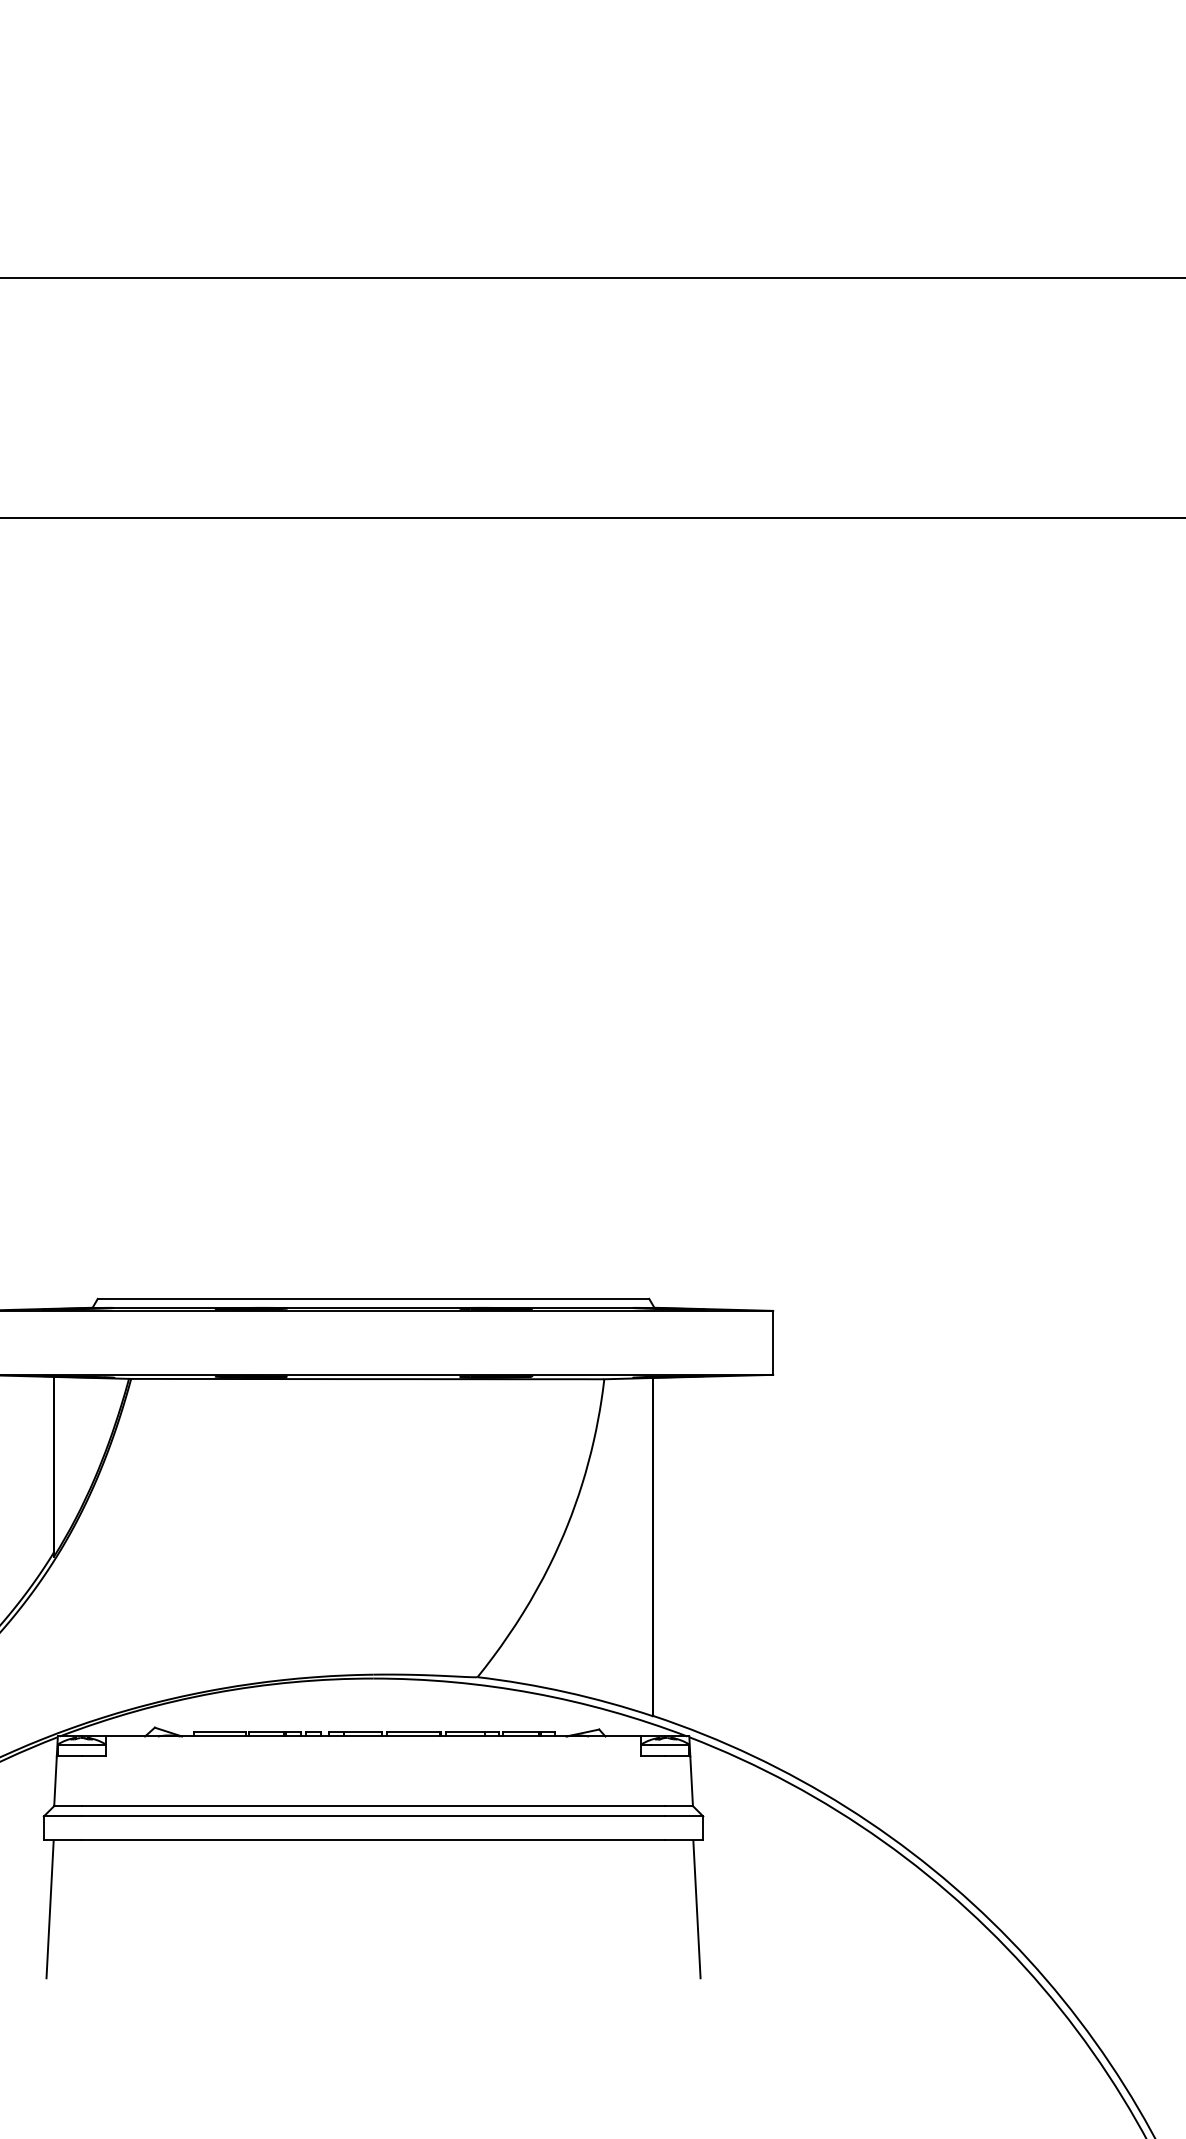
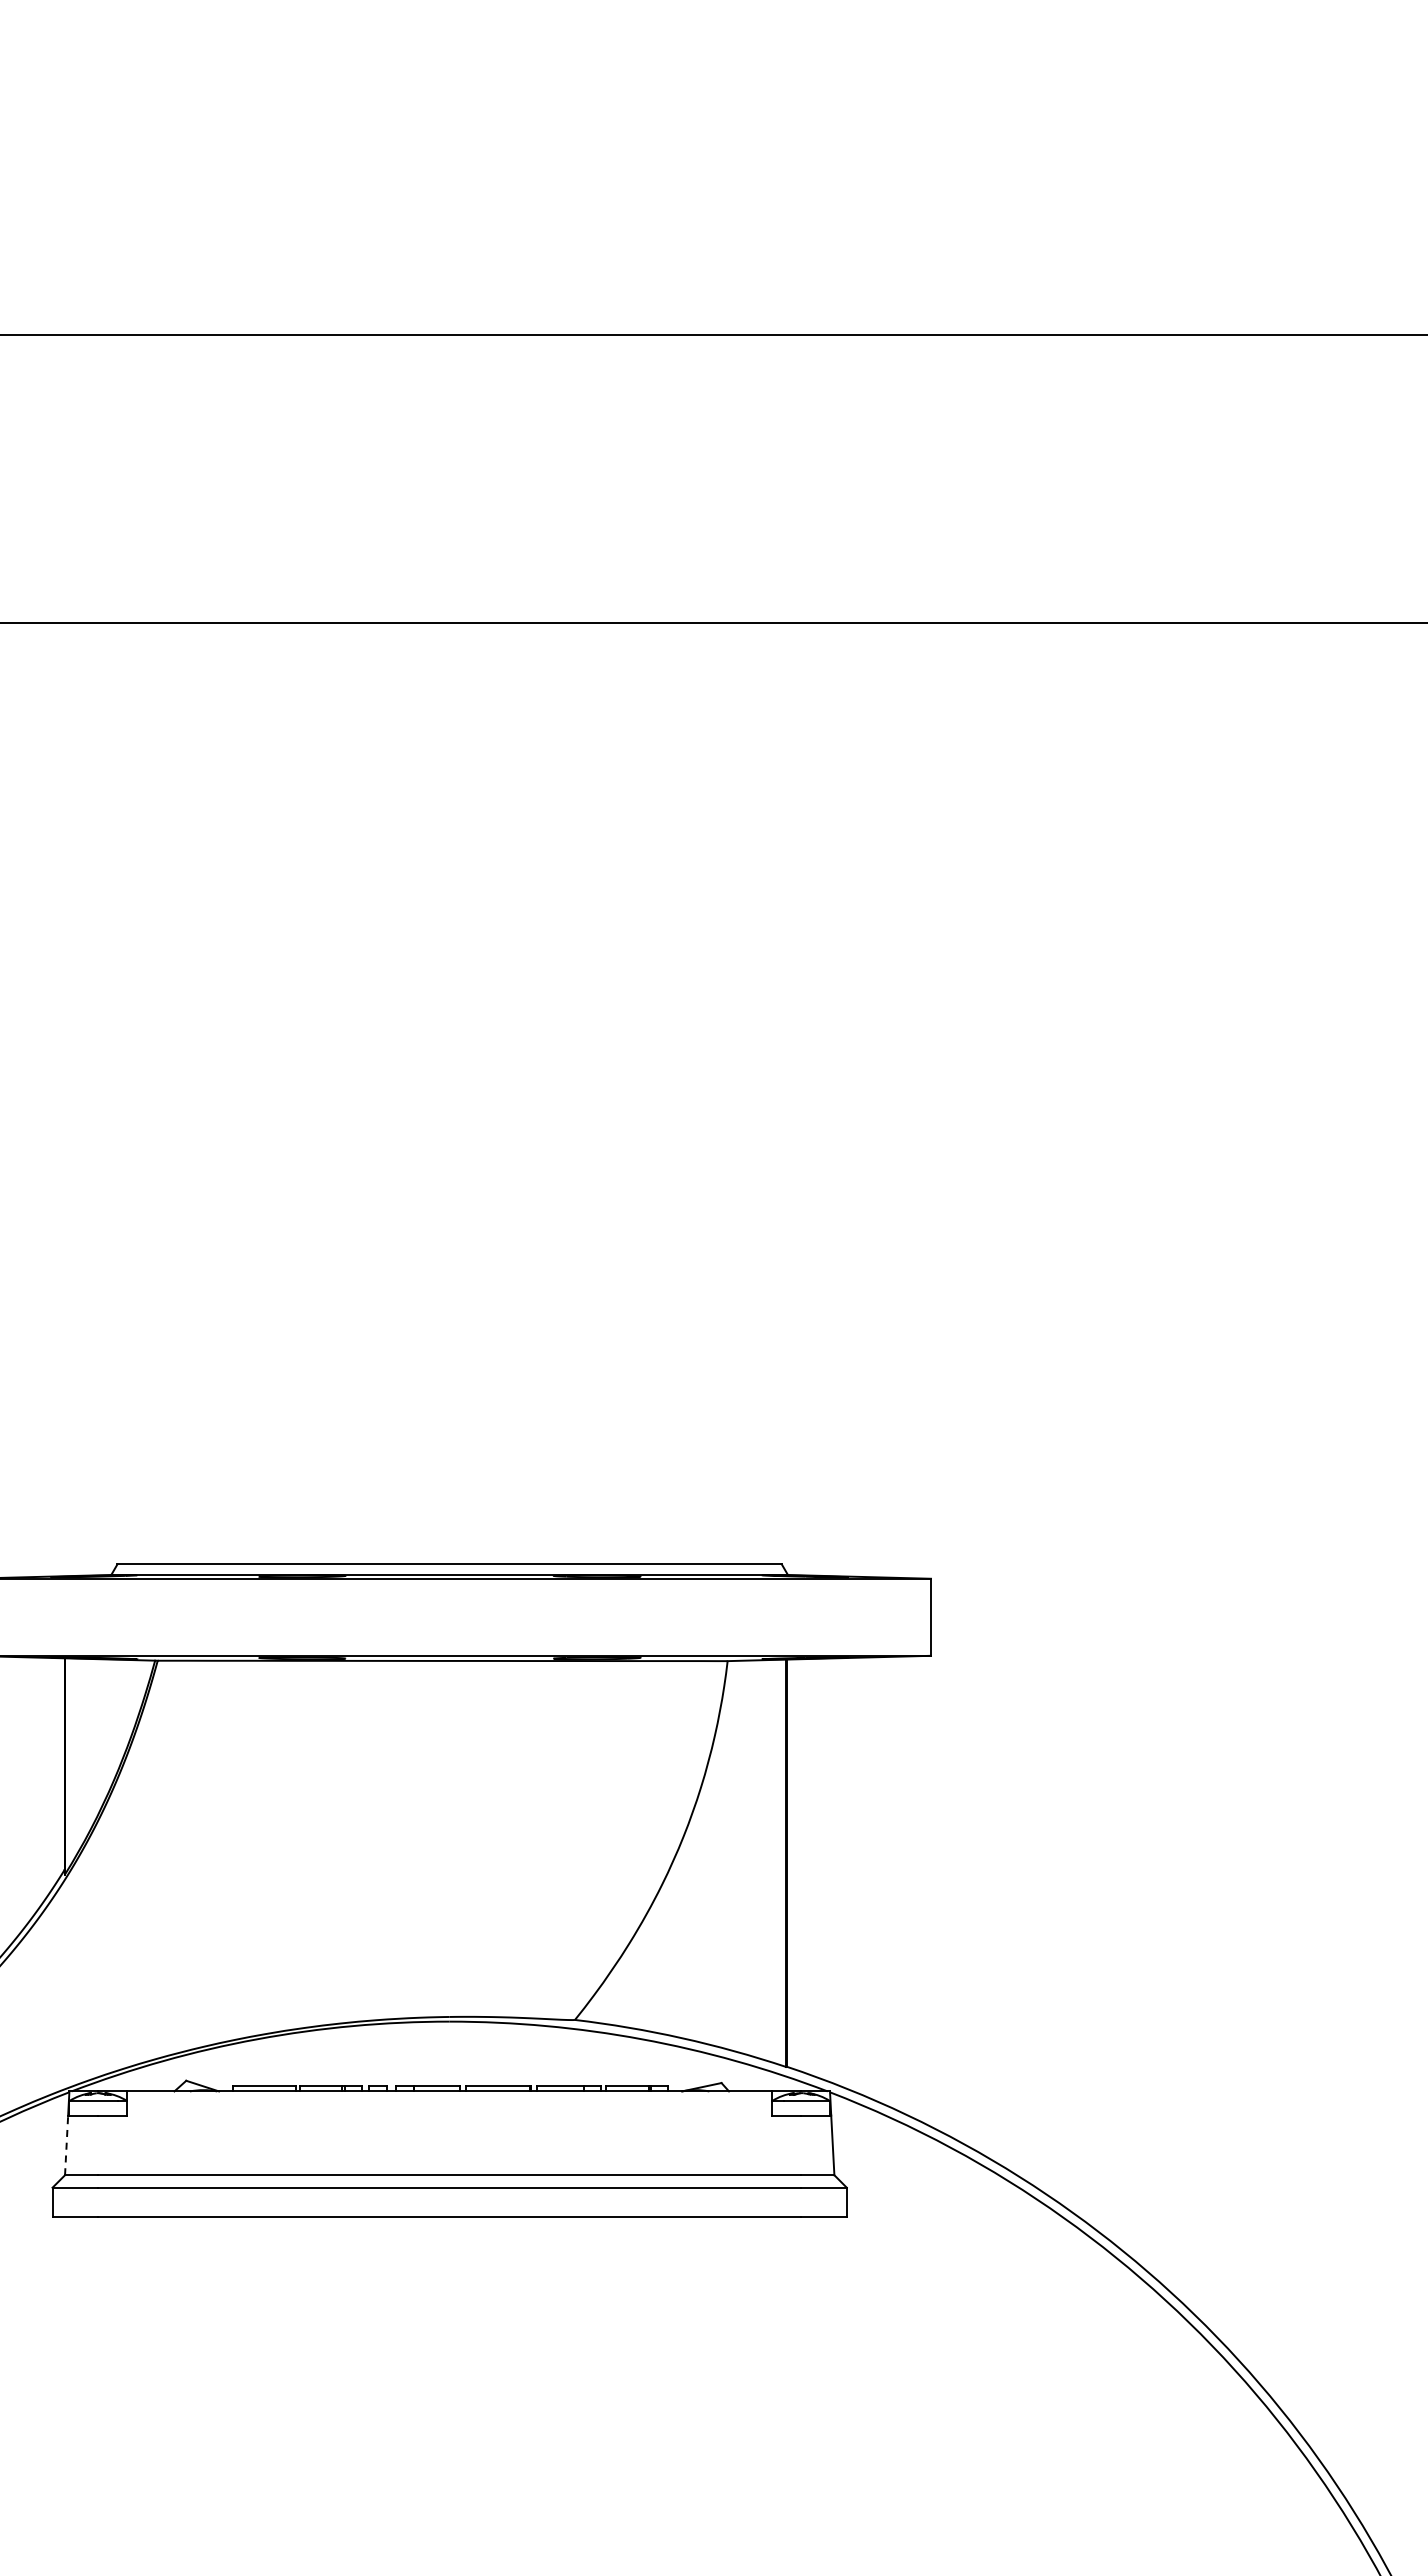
line: (55, 1781) -> (66, 2145), solid -> dashed
line: (49, 1909) -> (59, 2299), removed
line: (696, 1909) -> (838, 2299), removed

